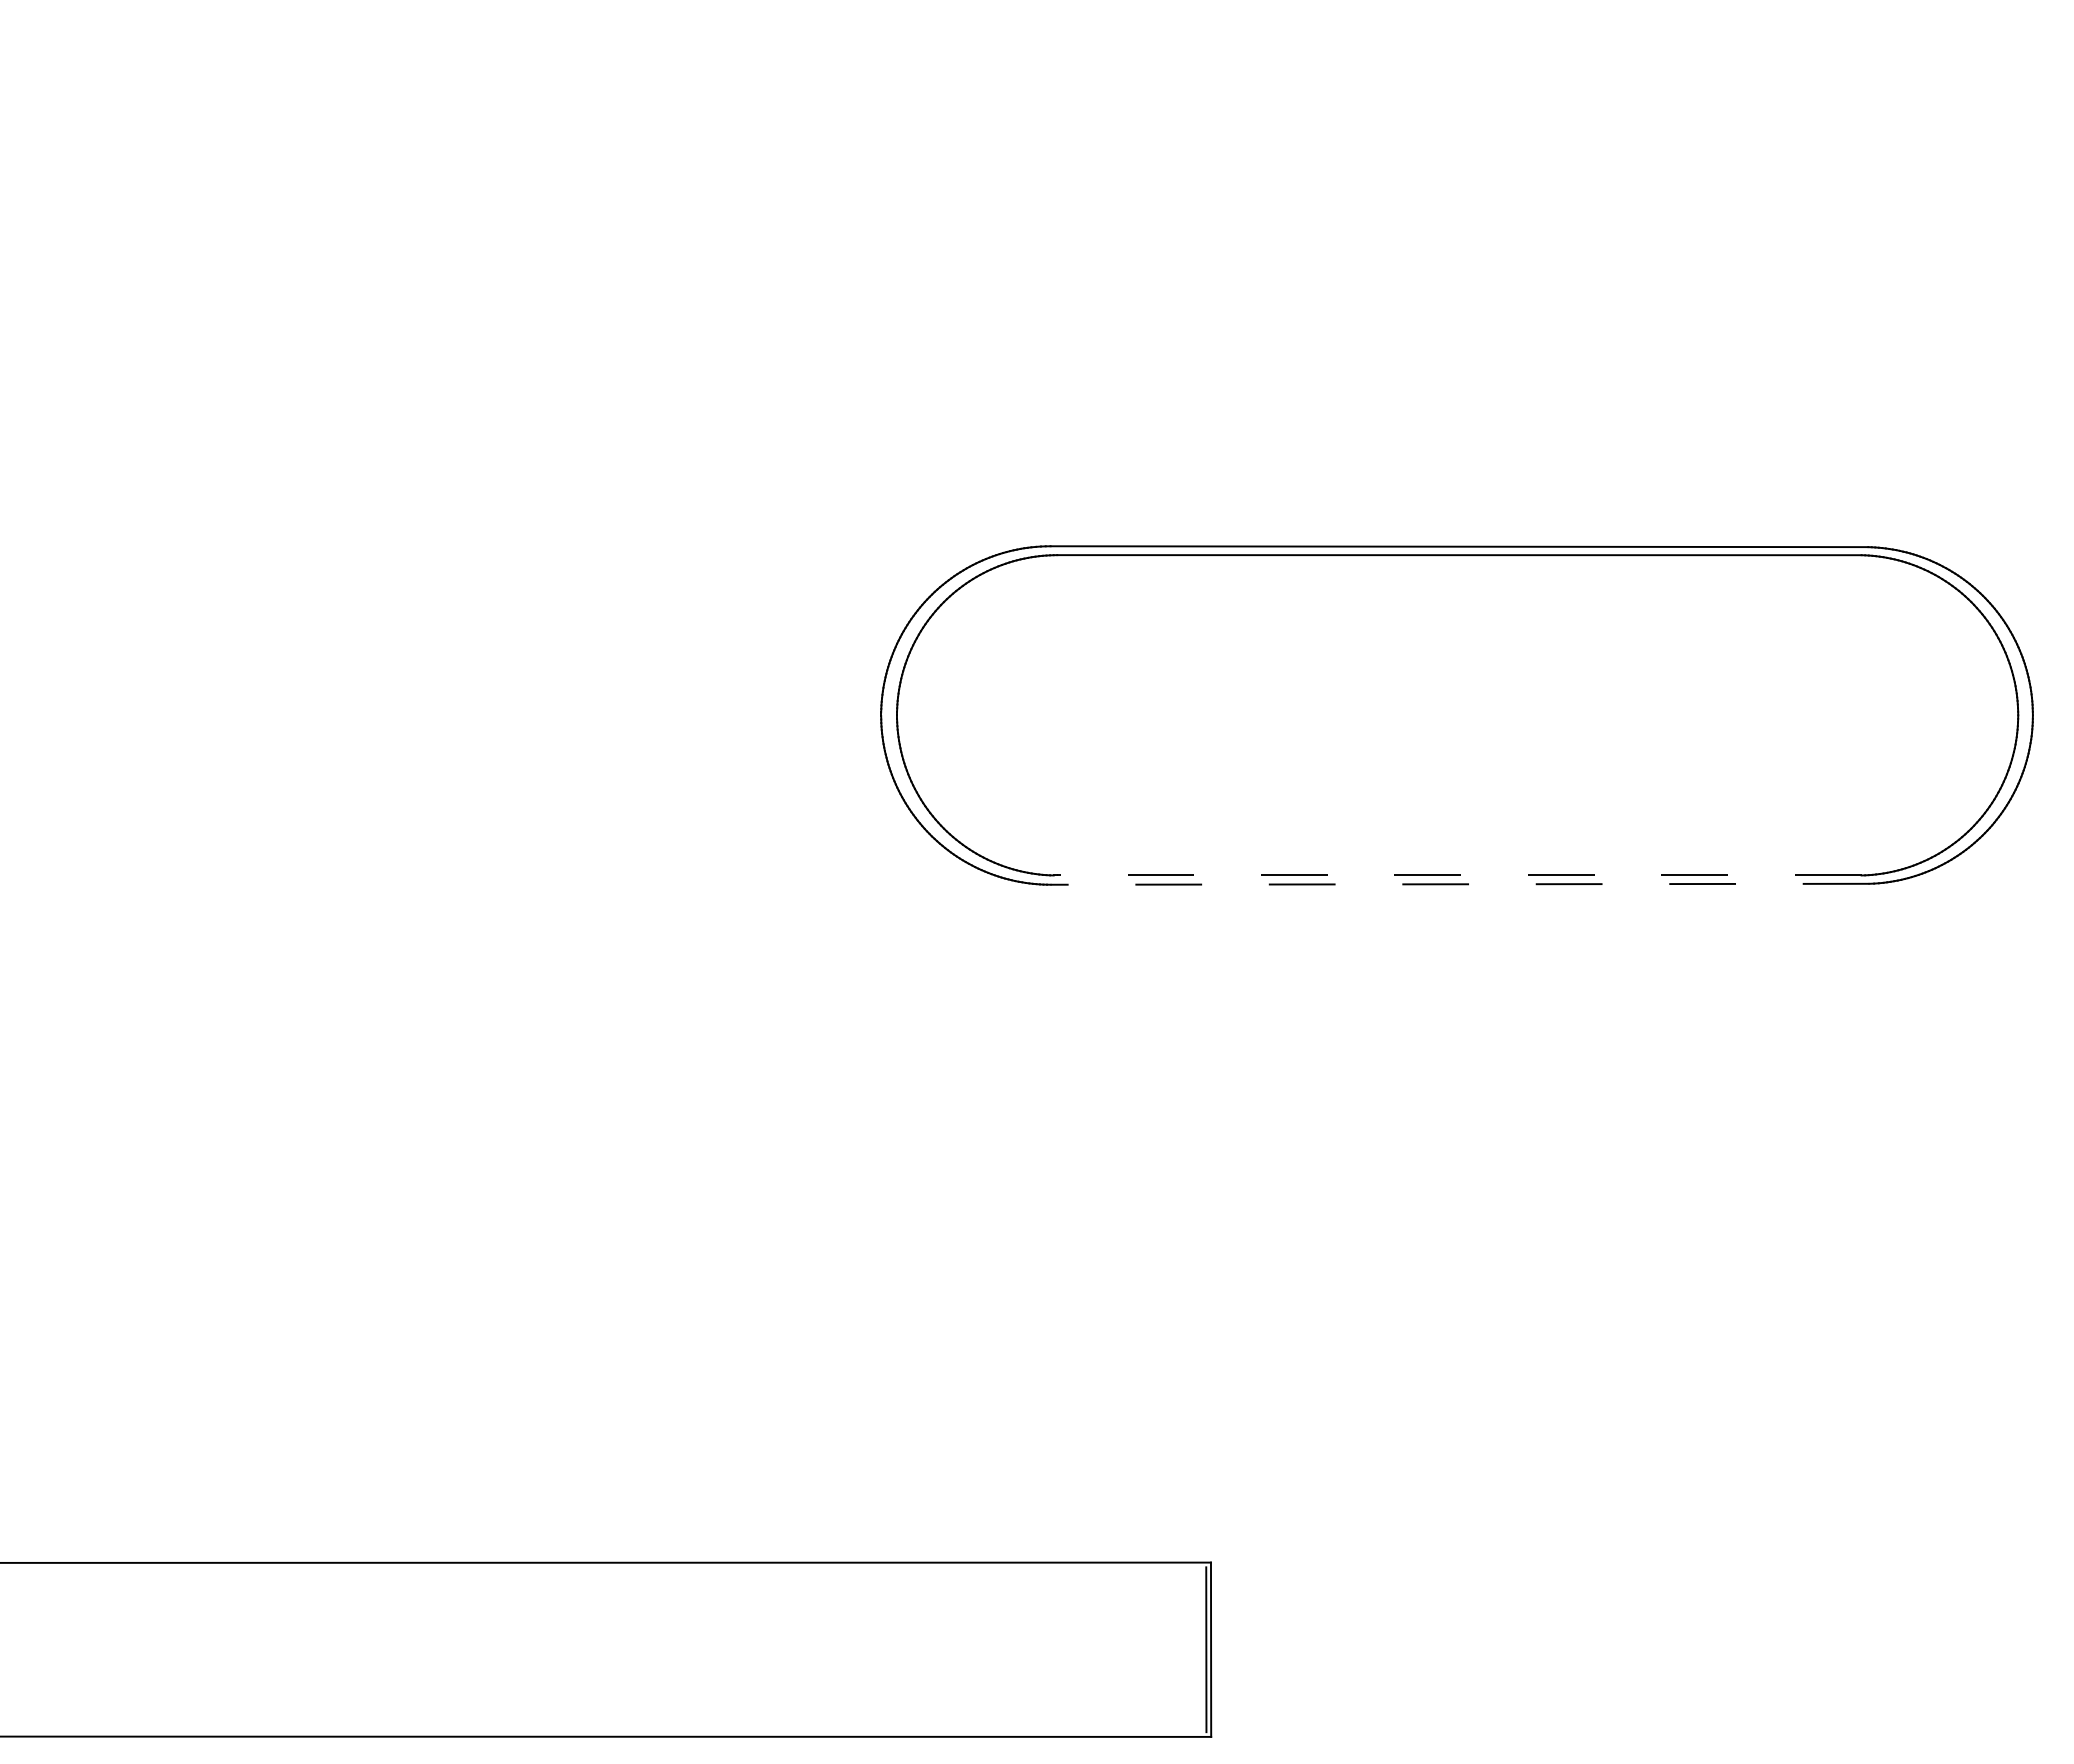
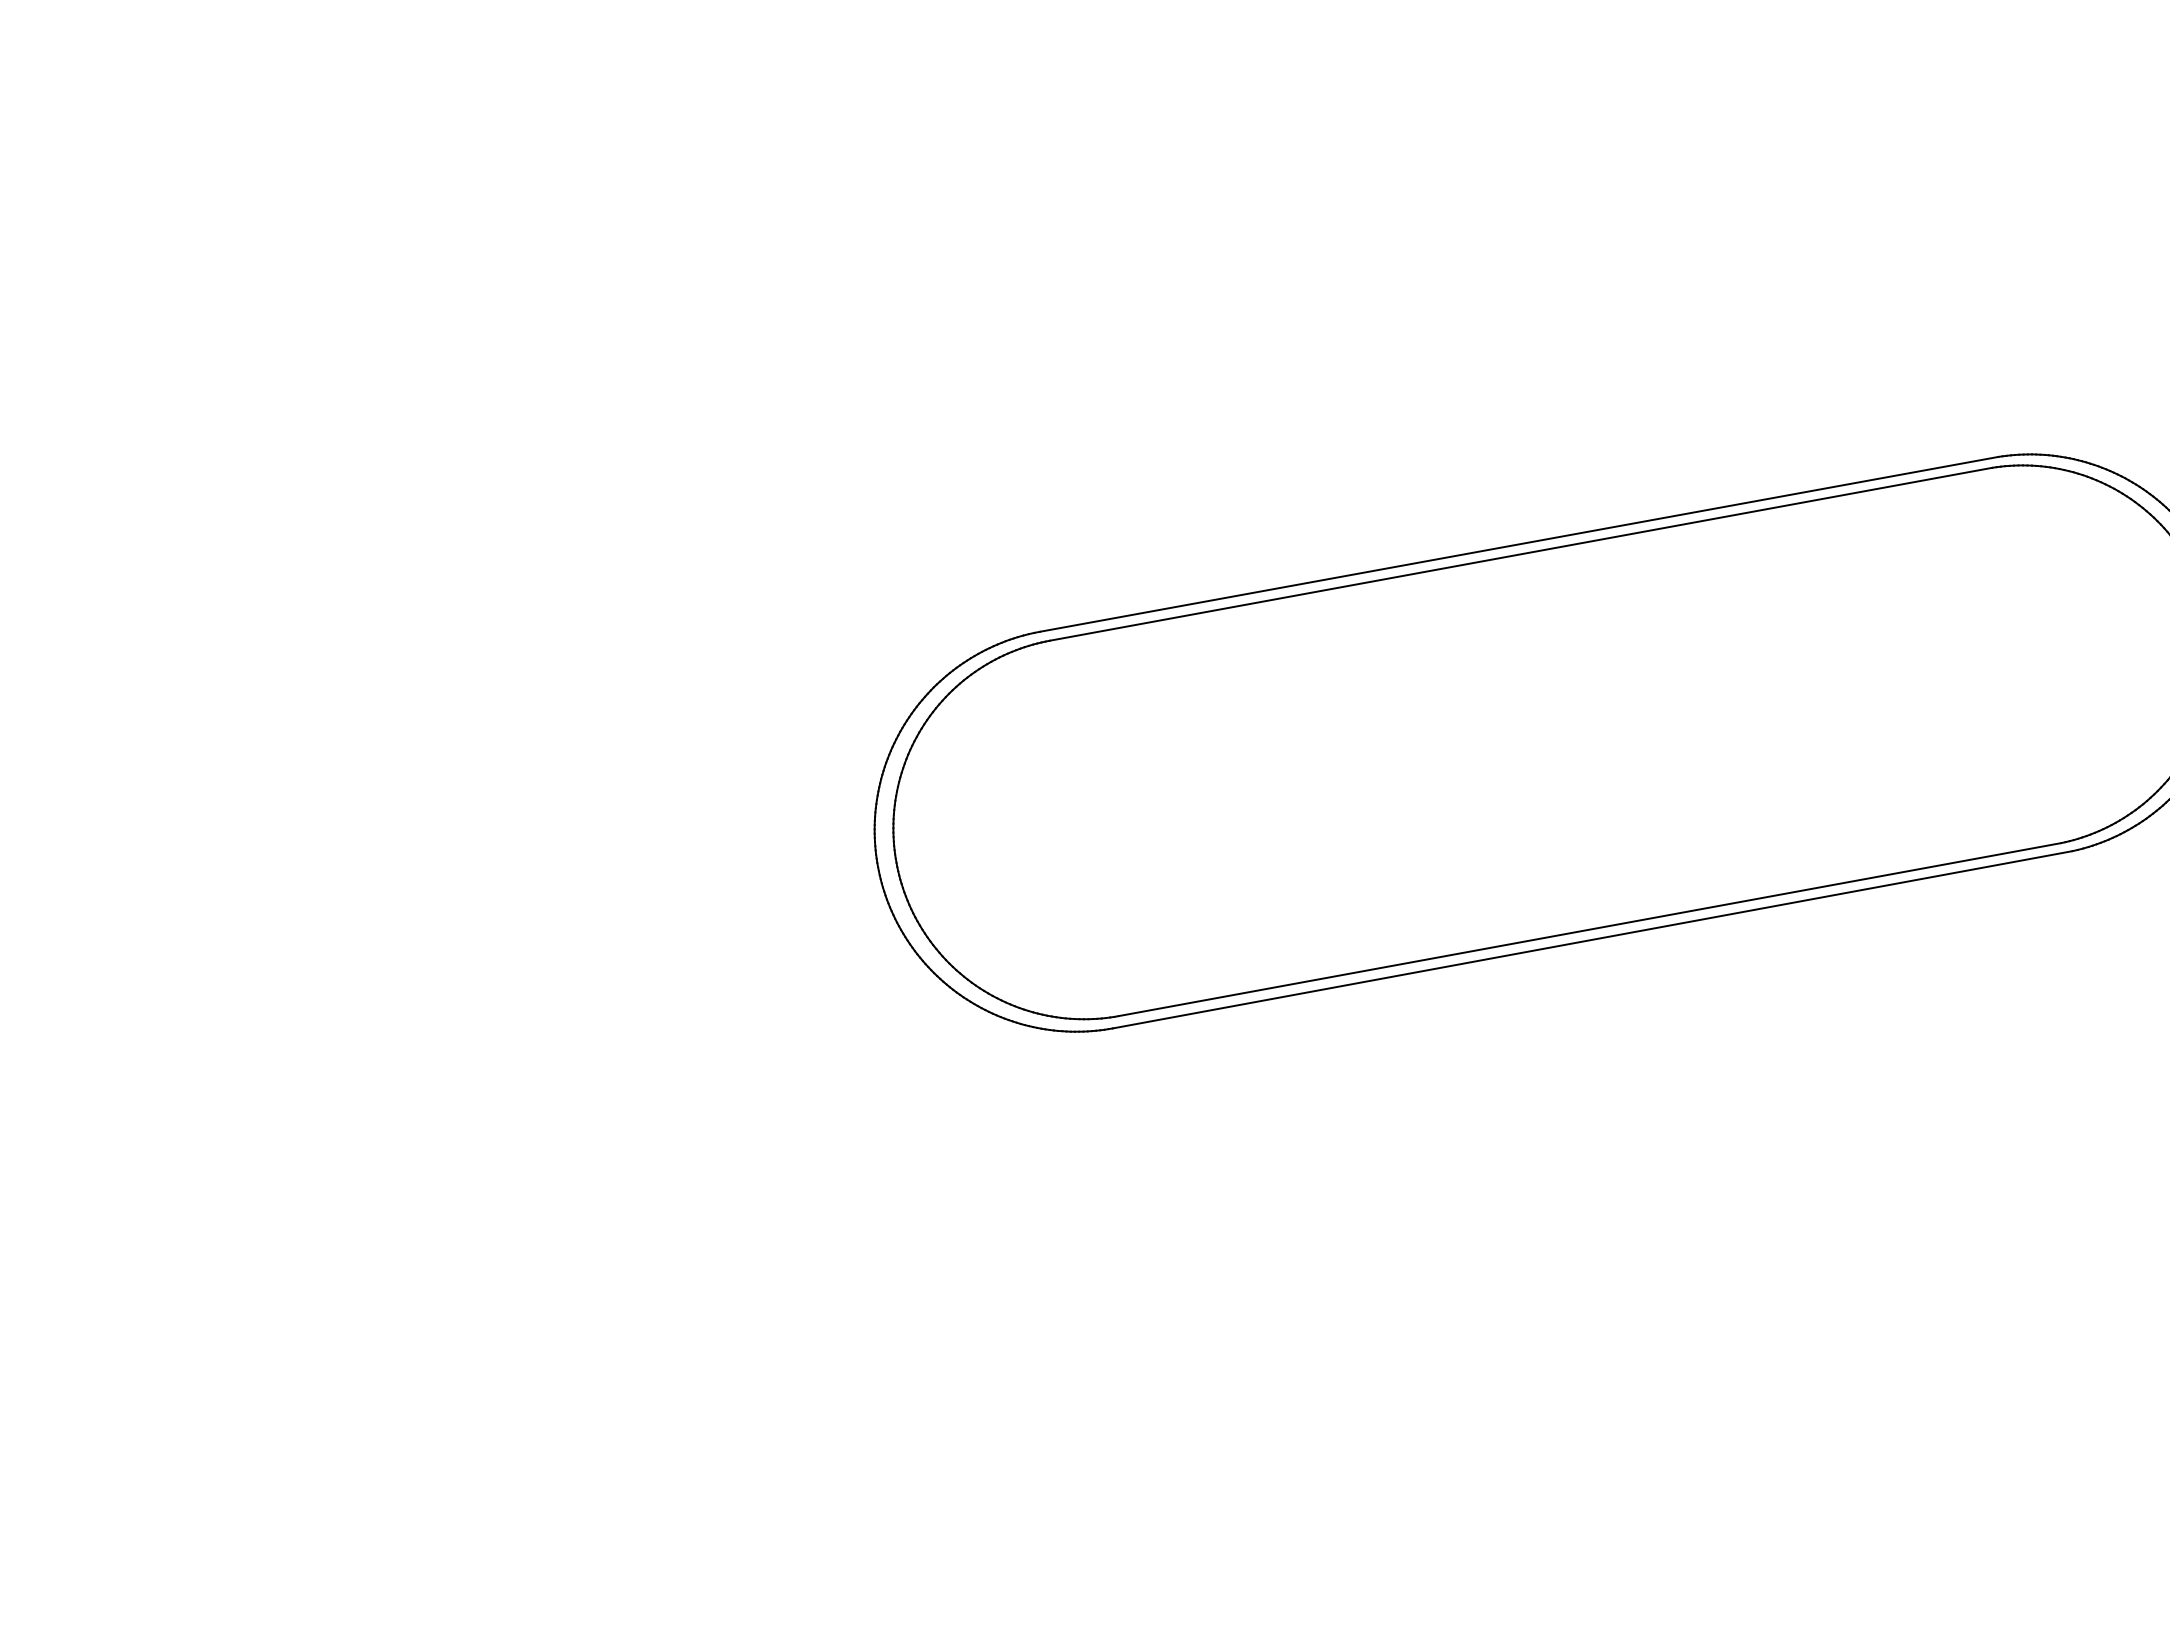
line: (1458, 875) -> (1588, 929), dashed -> solid
line: (1459, 884) -> (1592, 940), dashed -> solid

